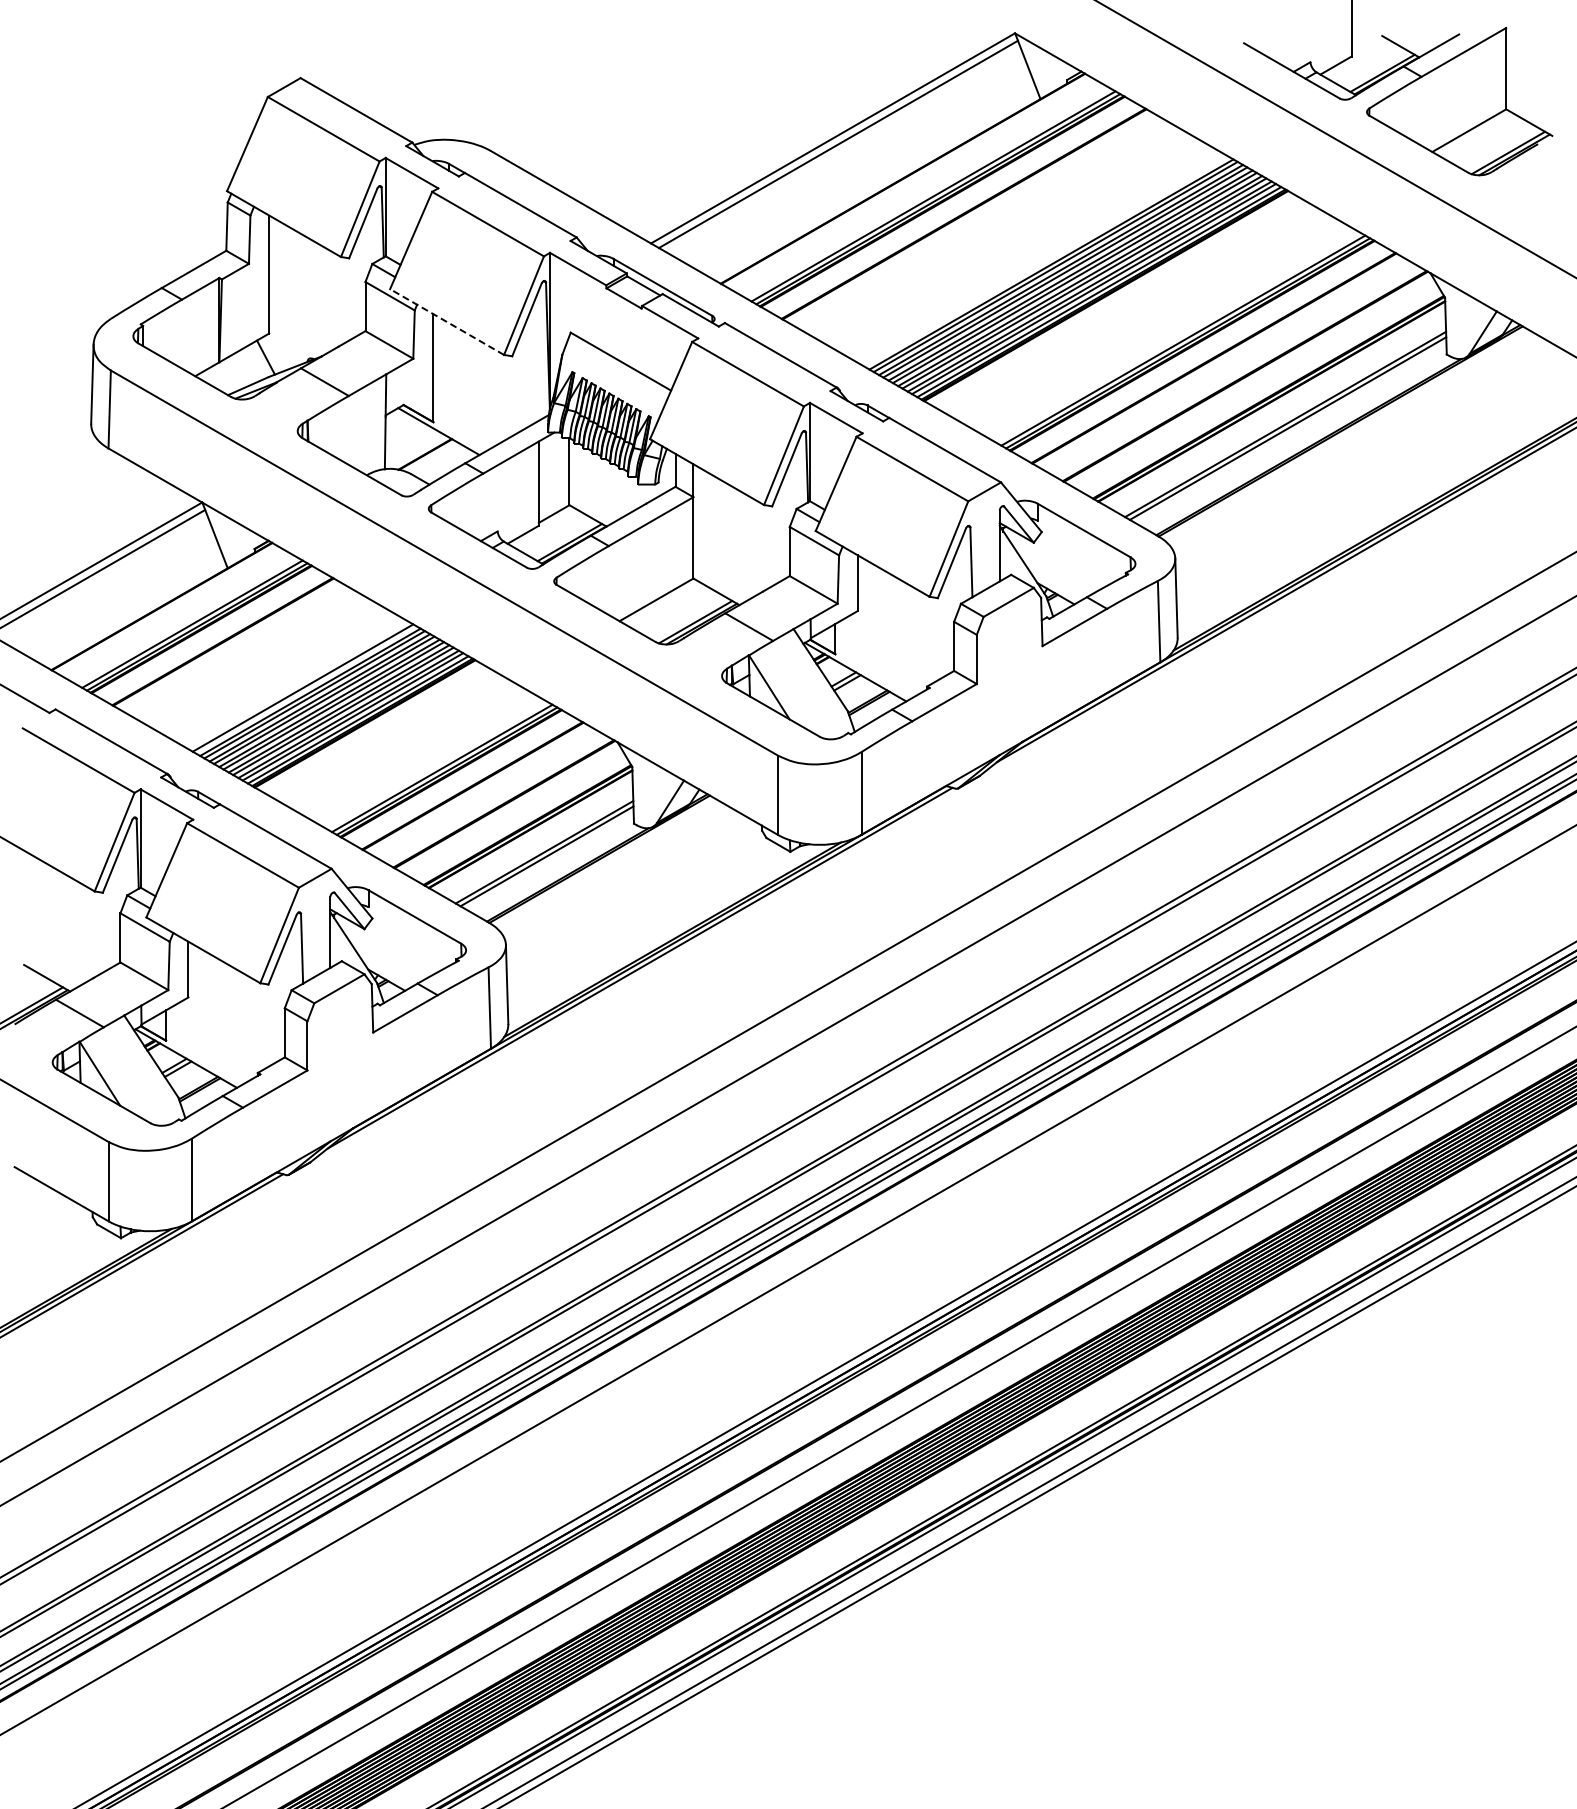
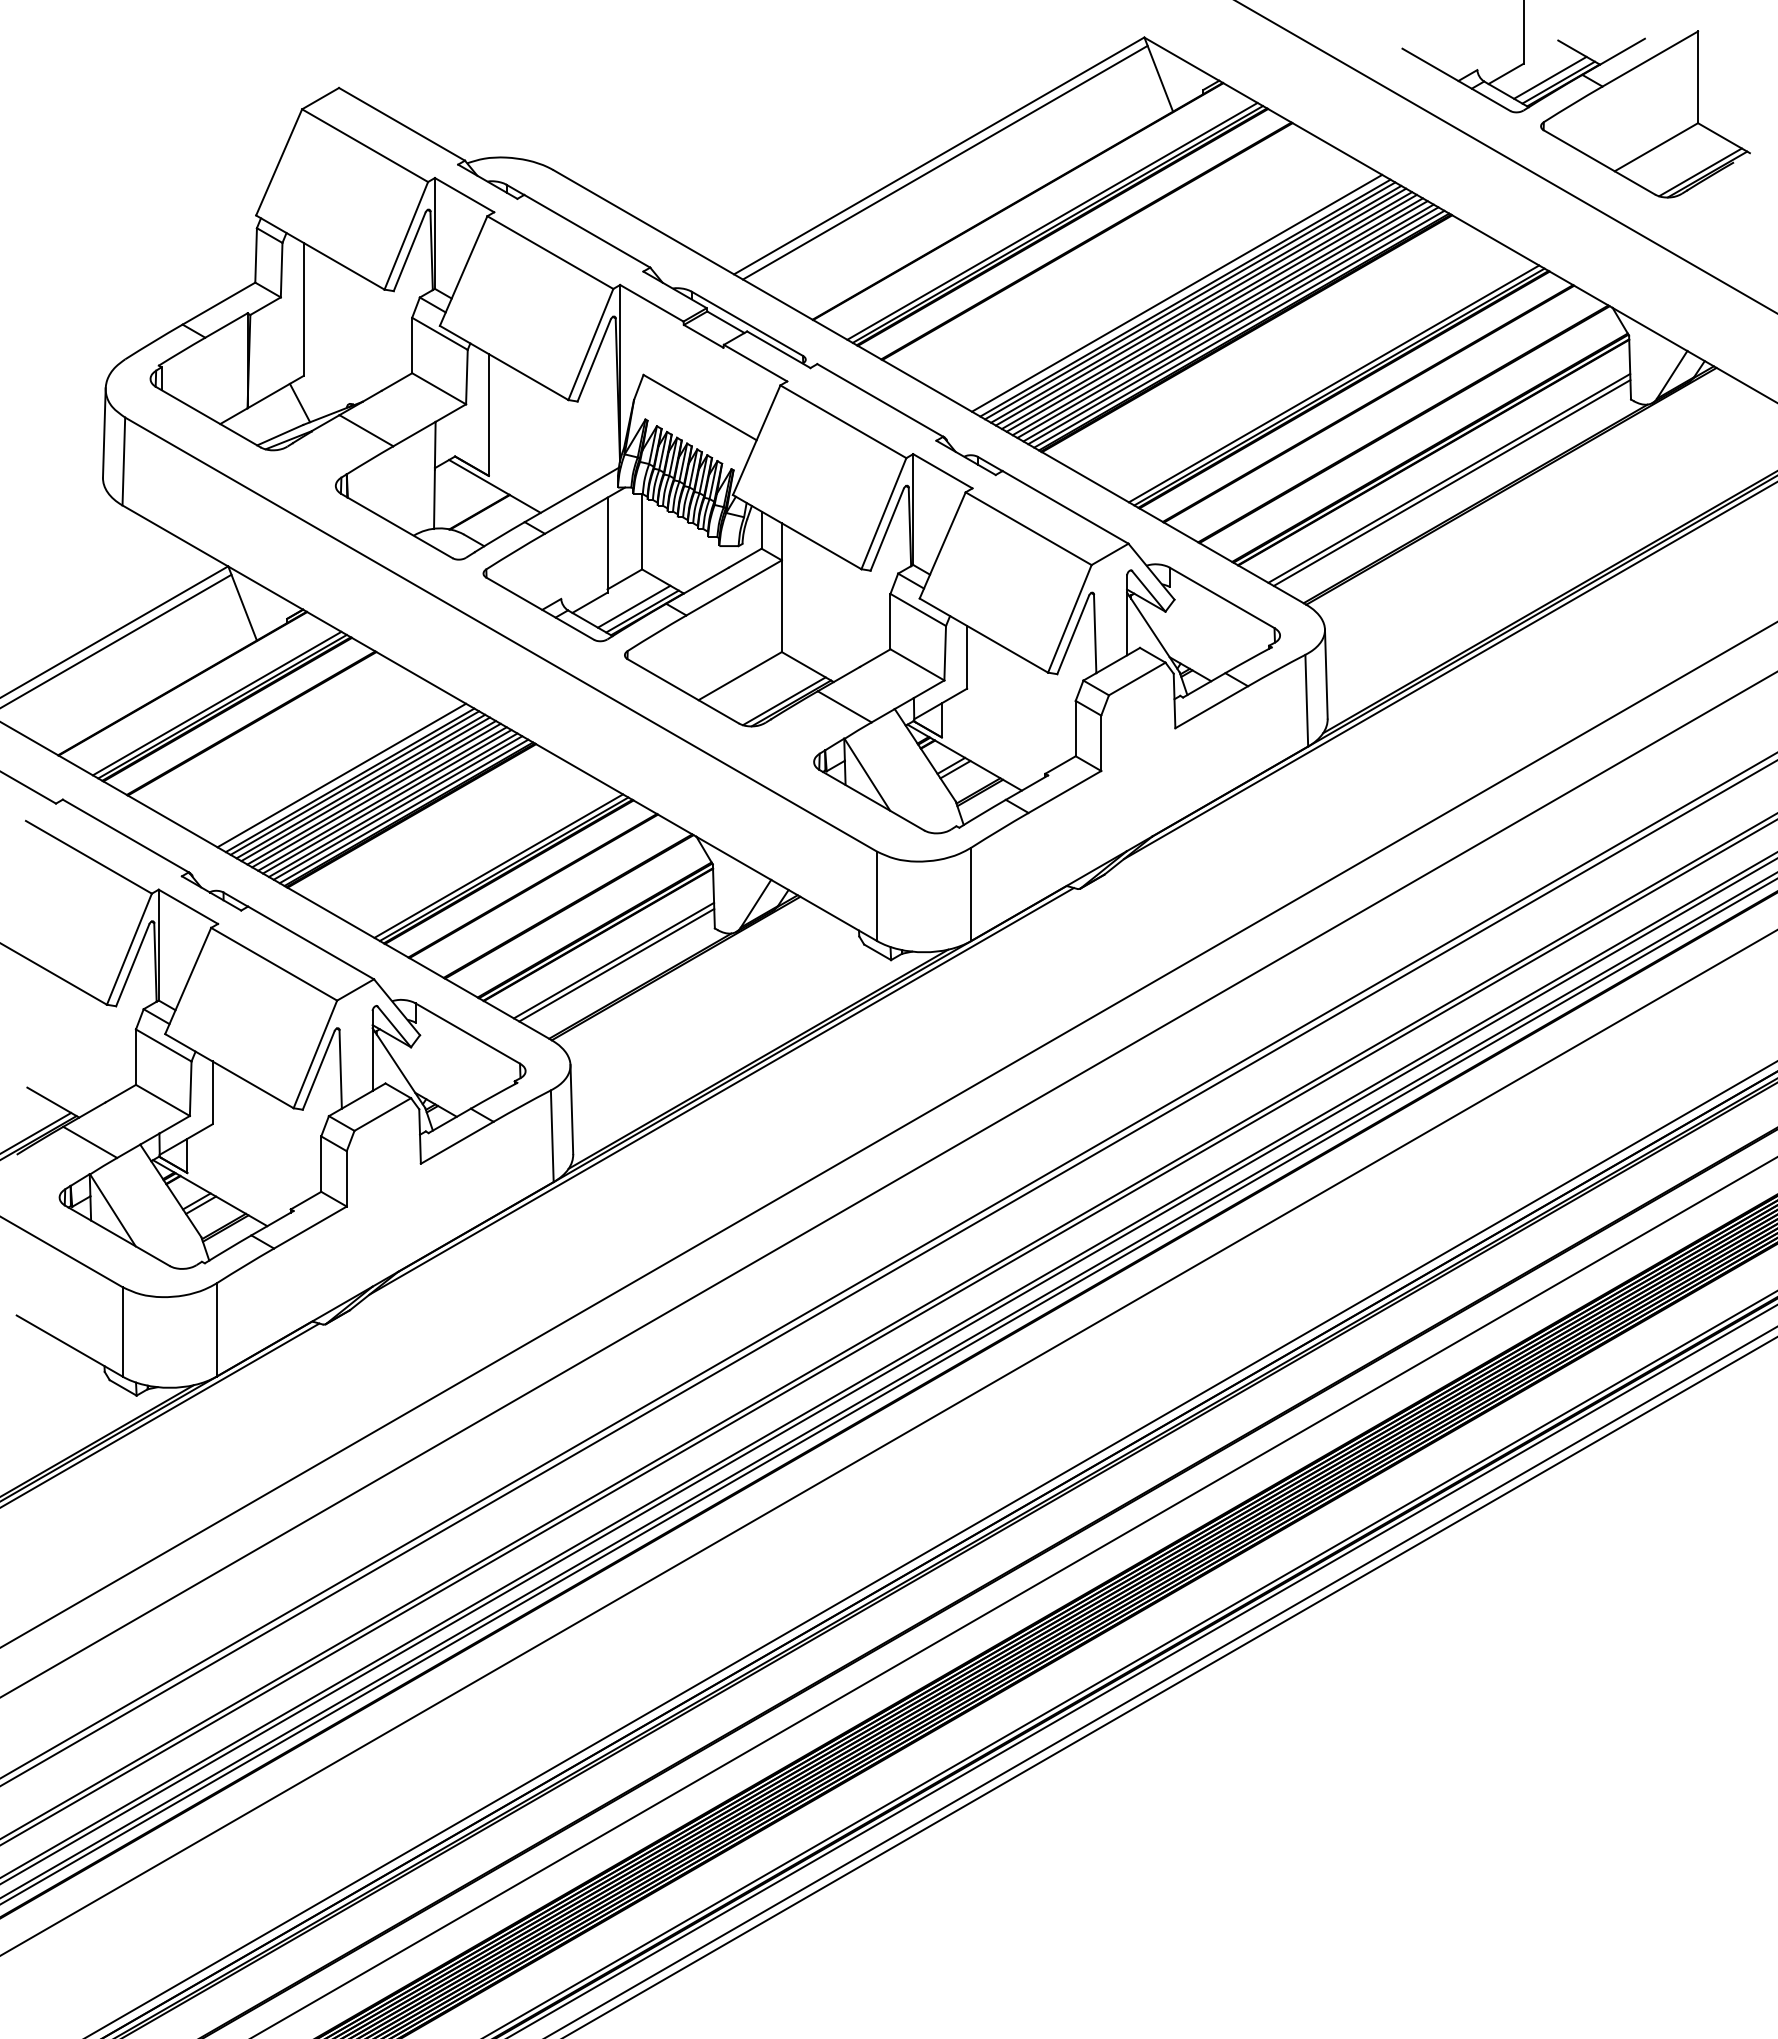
line: (1375, 68) -> (1550, 77), added
line: (1044, 260) -> (1177, 293), added
line: (447, 322) -> (504, 363), dashed -> solid
line: (562, 537) -> (634, 605), added

